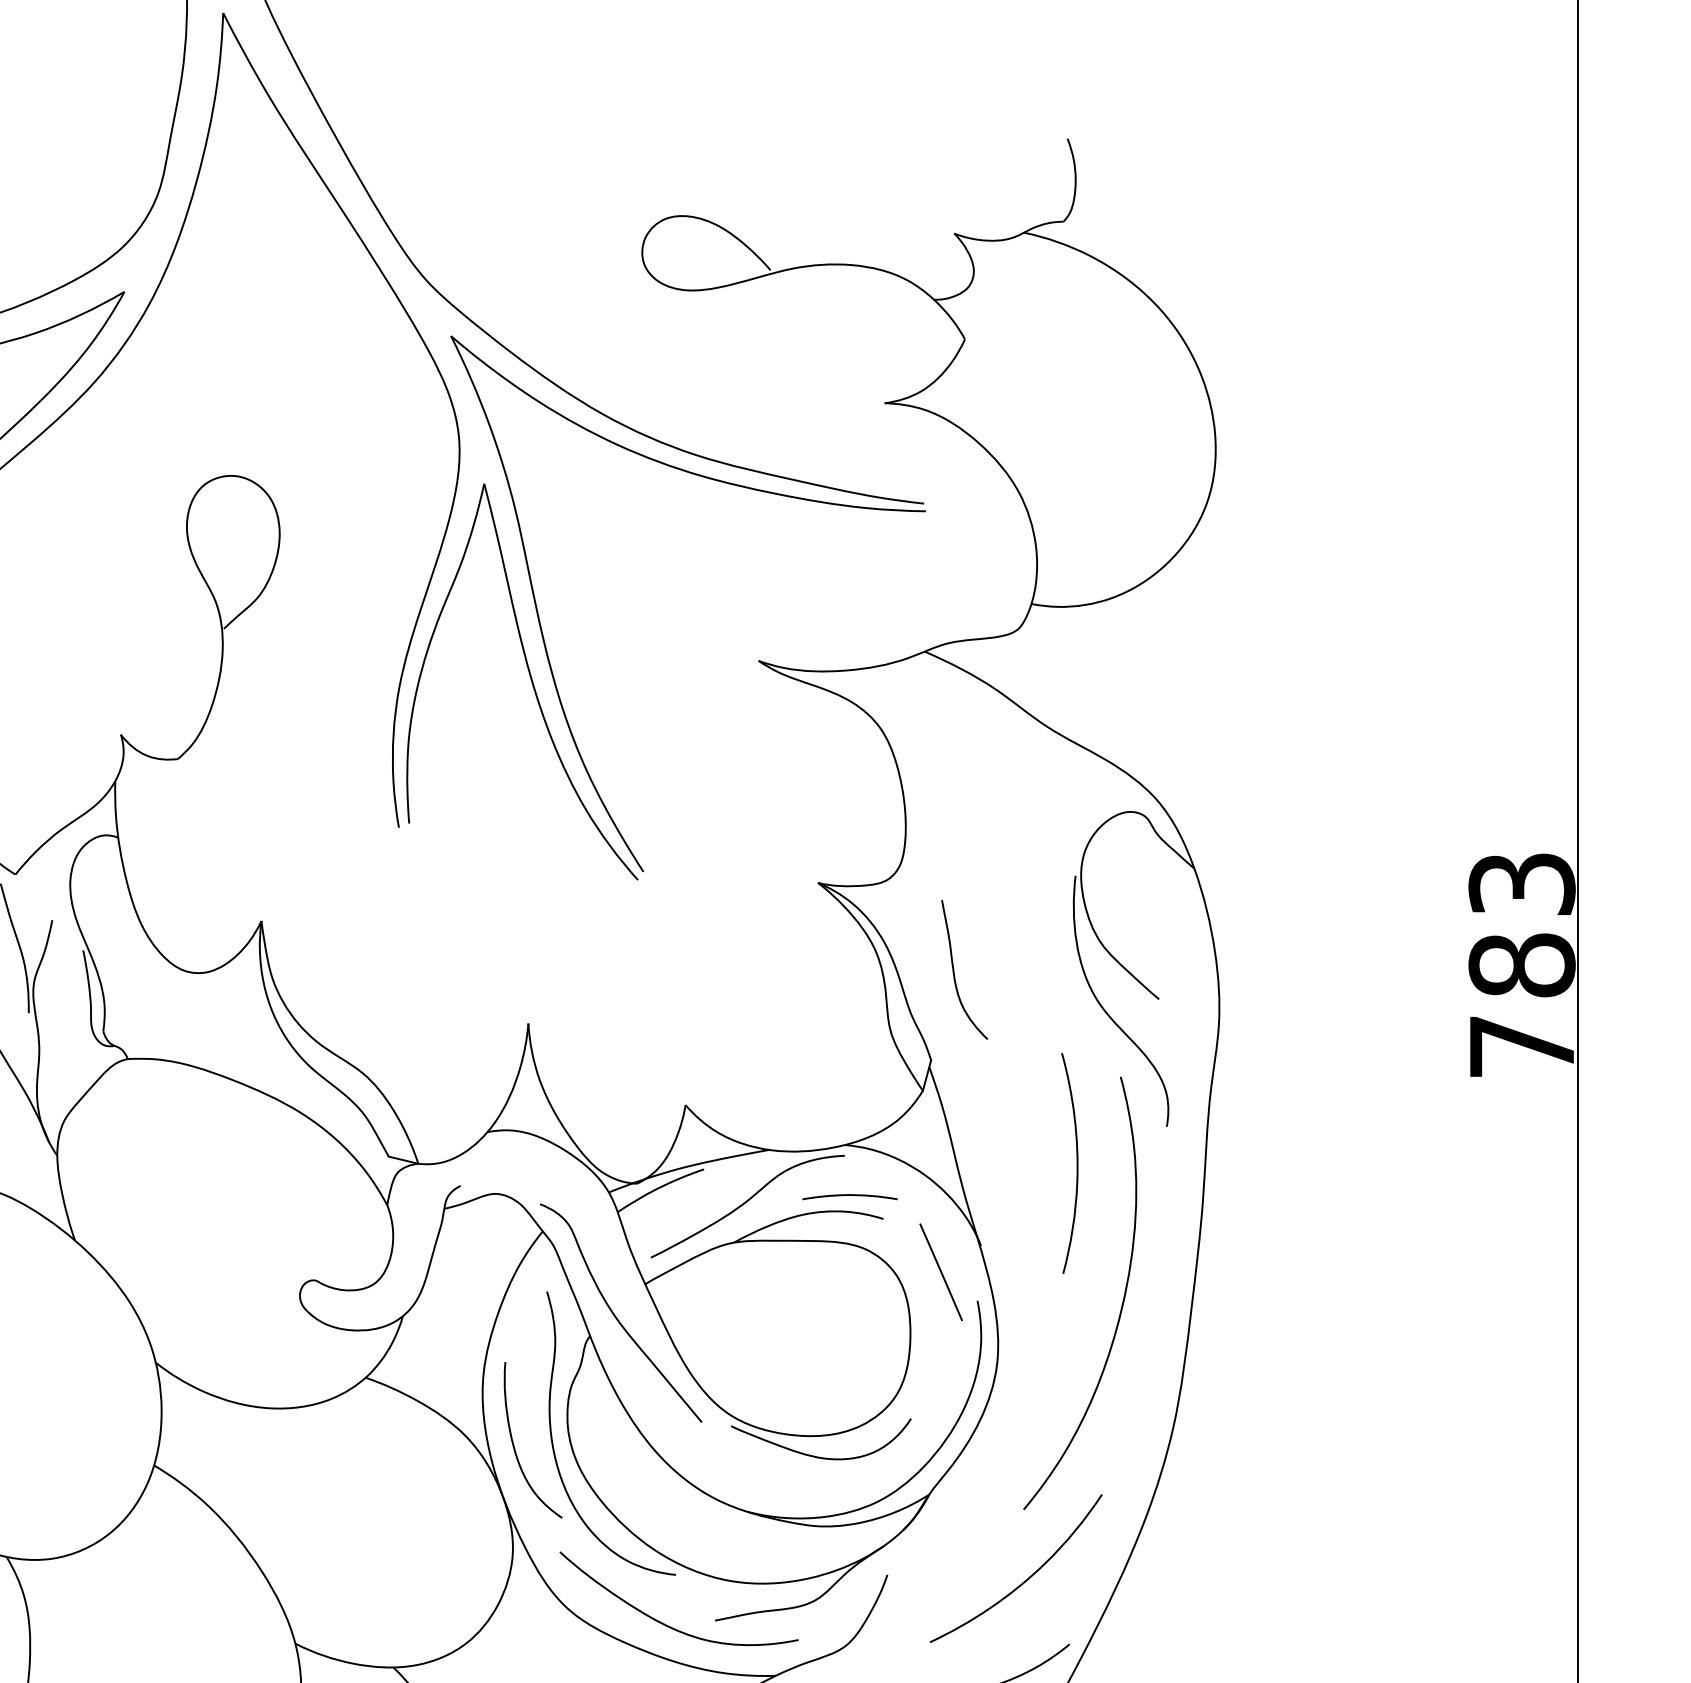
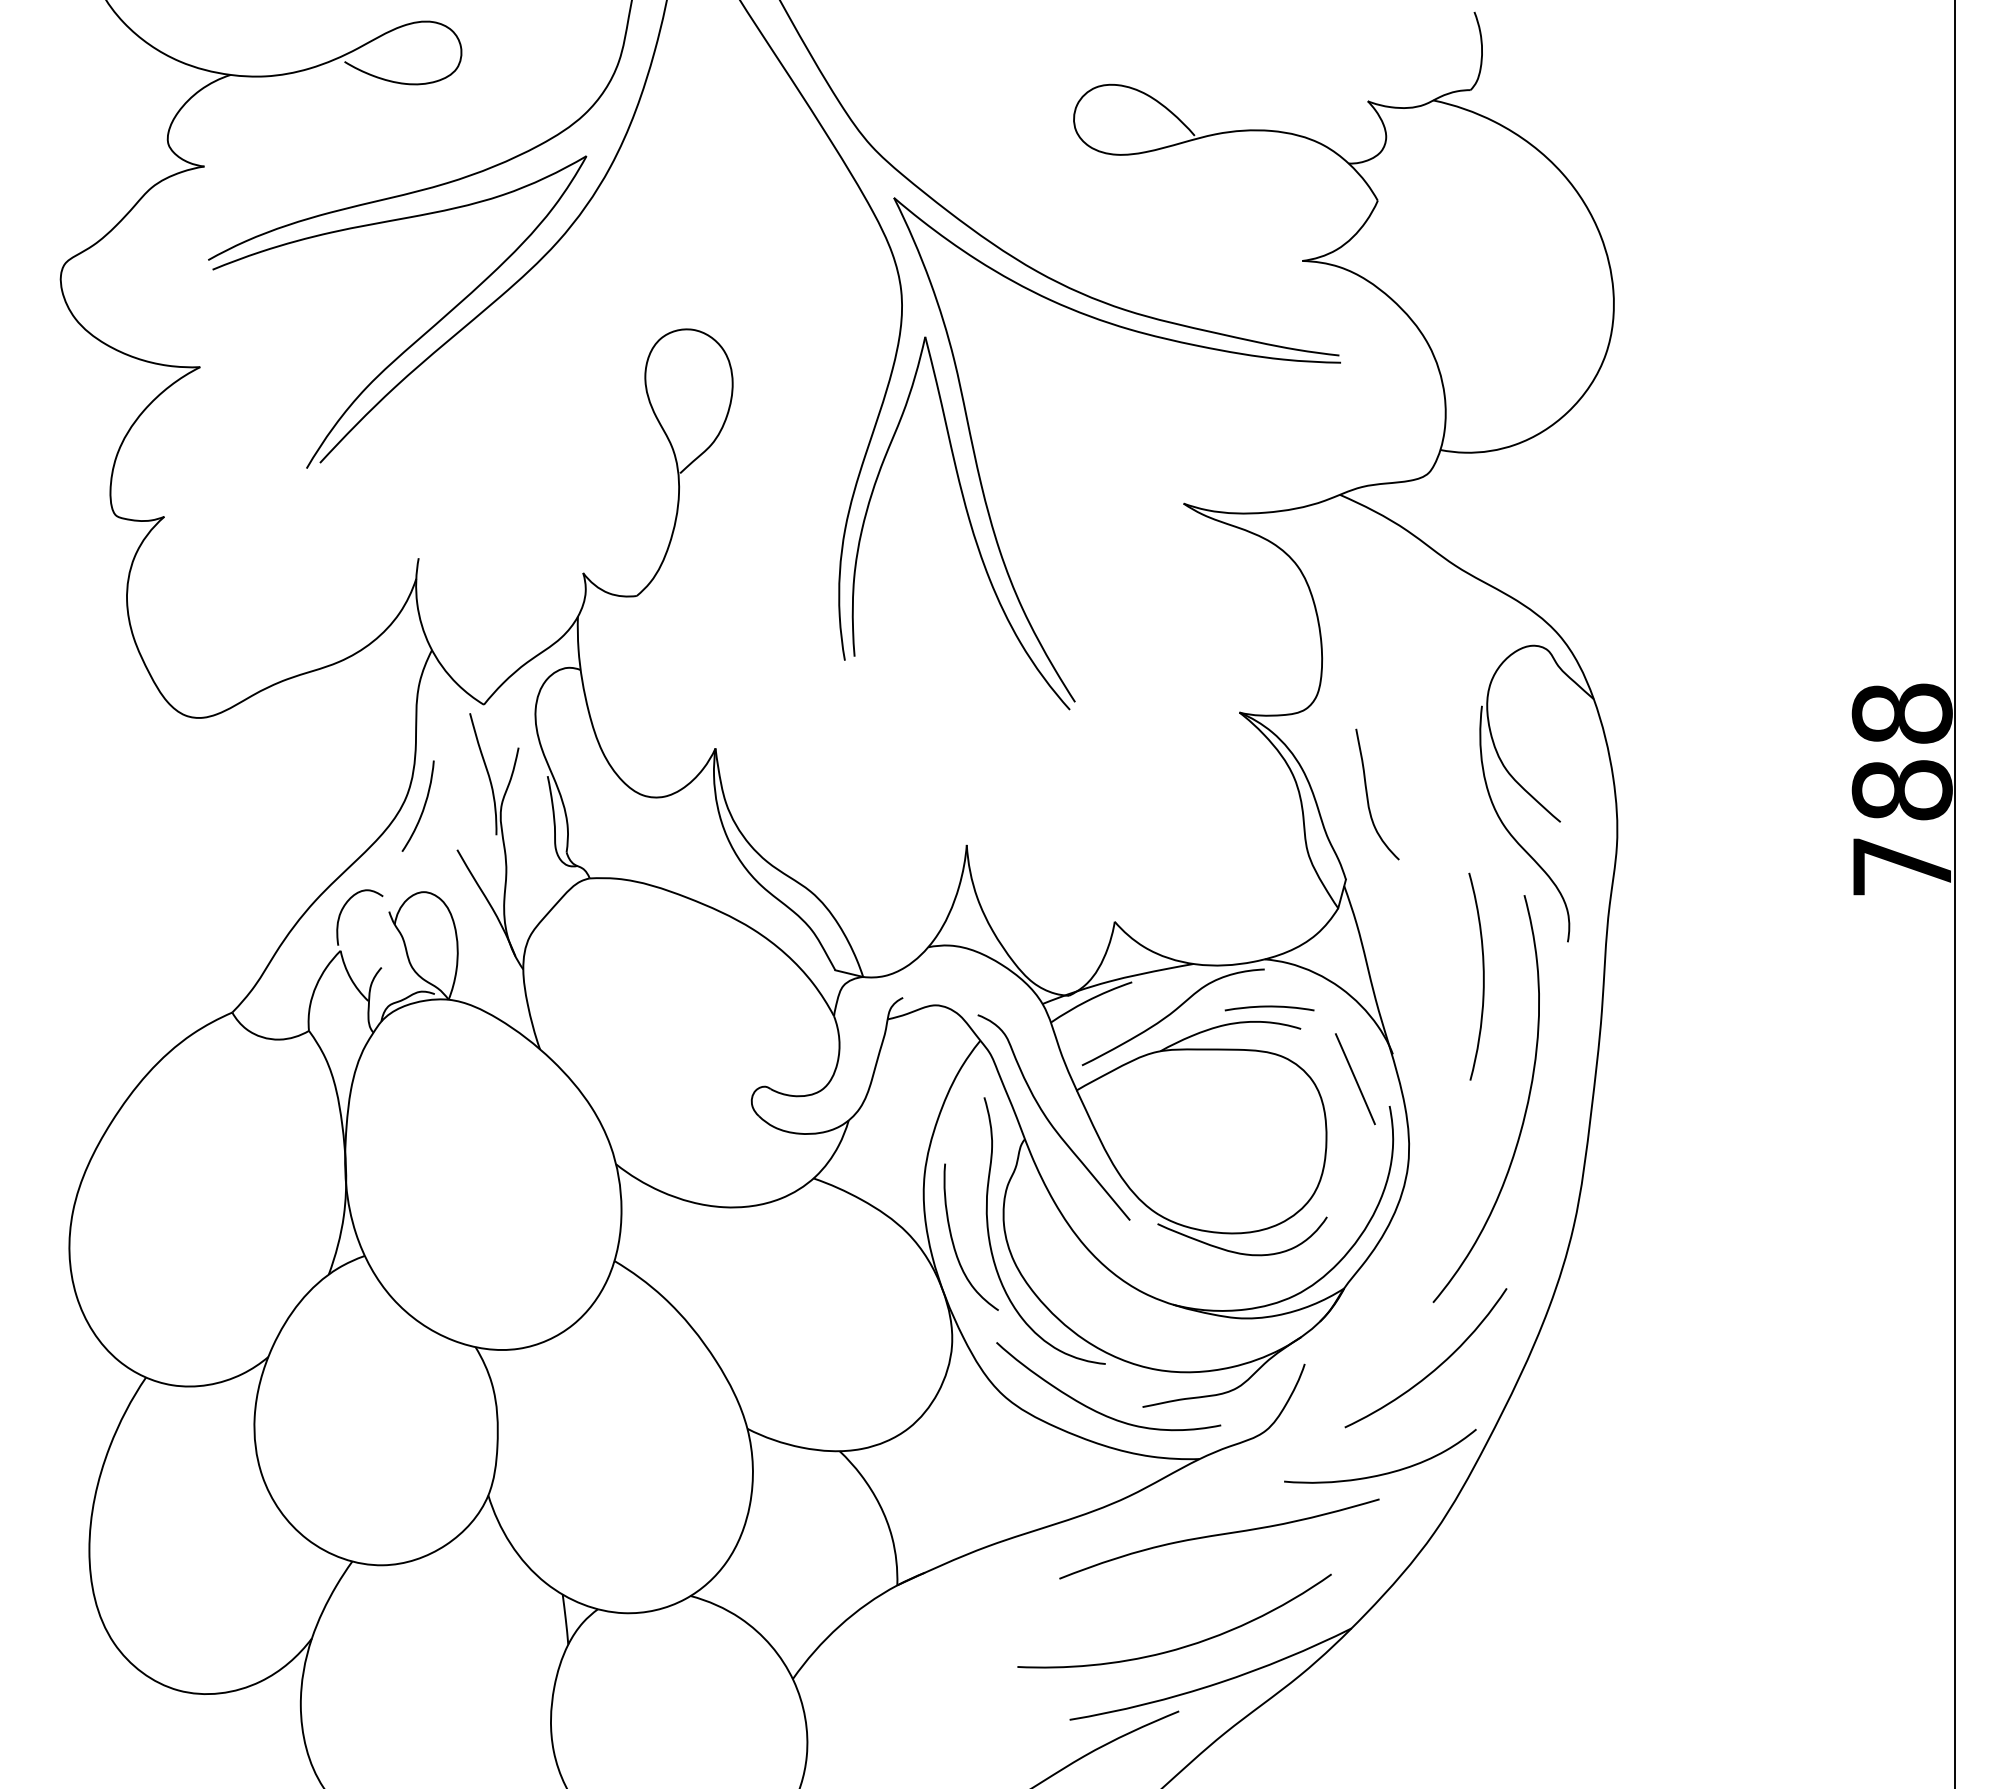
text: (1521, 883) -> (1901, 713), 783 -> 788

